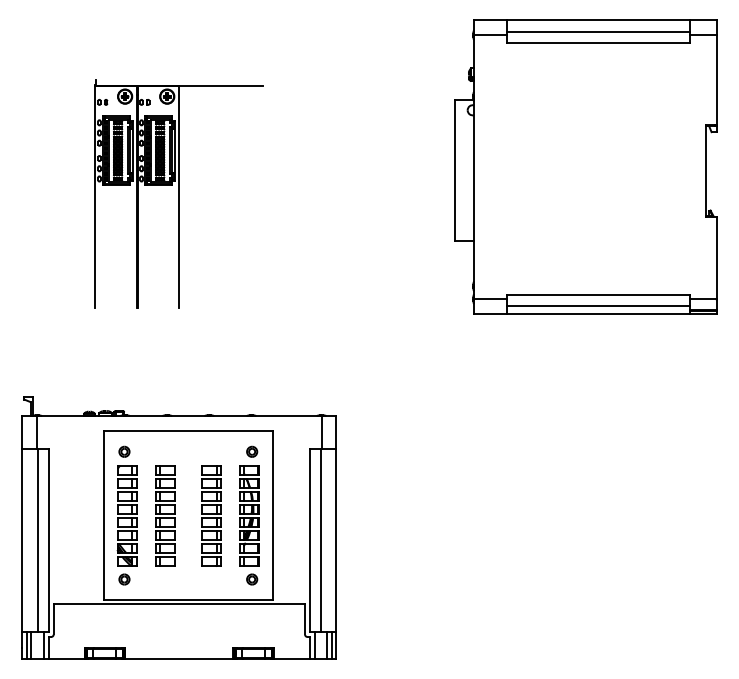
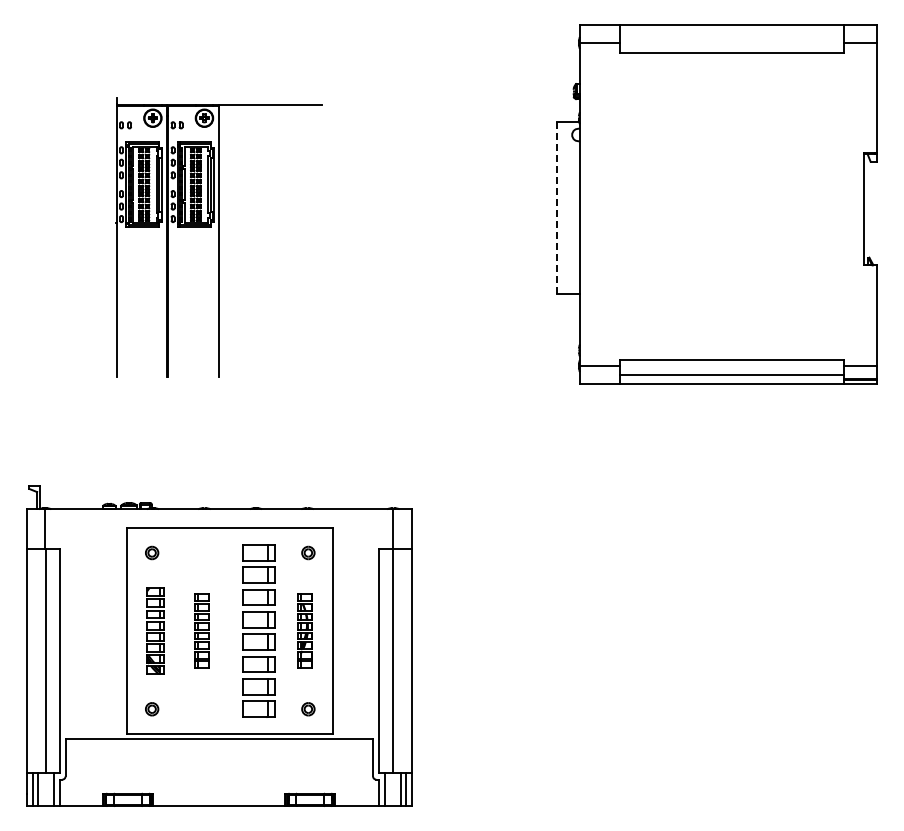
line: (597, 31) -> (731, 38), removed
line: (454, 170) -> (556, 208), solid -> dashed
part: (127, 515) -> (155, 631), size x0.7
part: (164, 515) -> (201, 631), size x0.6
part: (211, 515) -> (258, 631), size x1.4
part: (248, 515) -> (304, 631), size x0.6

